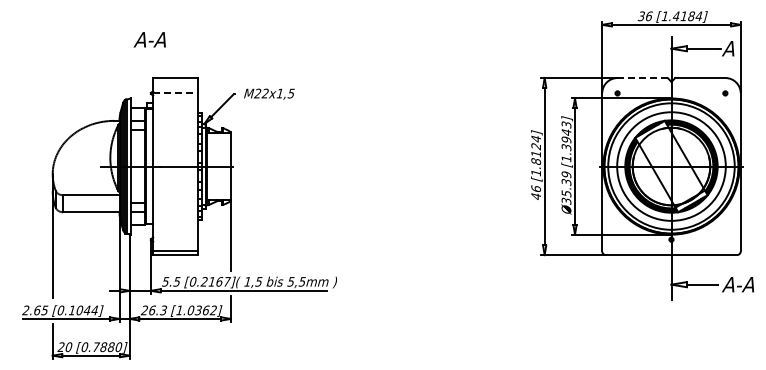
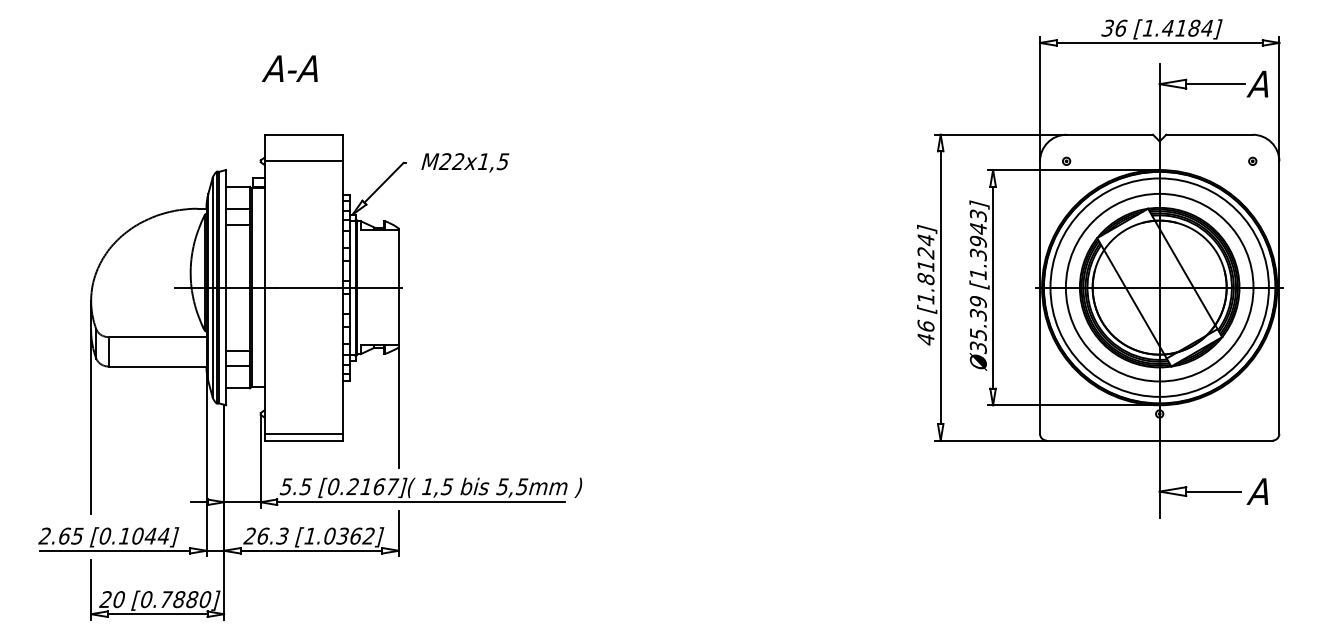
text: (149, 39) -> (289, 68), moved
line: (642, 78) -> (1109, 135), dashed -> solid
line: (175, 93) -> (303, 161), dashed -> solid
text: (745, 284) -> (1287, 491), A-A -> A

